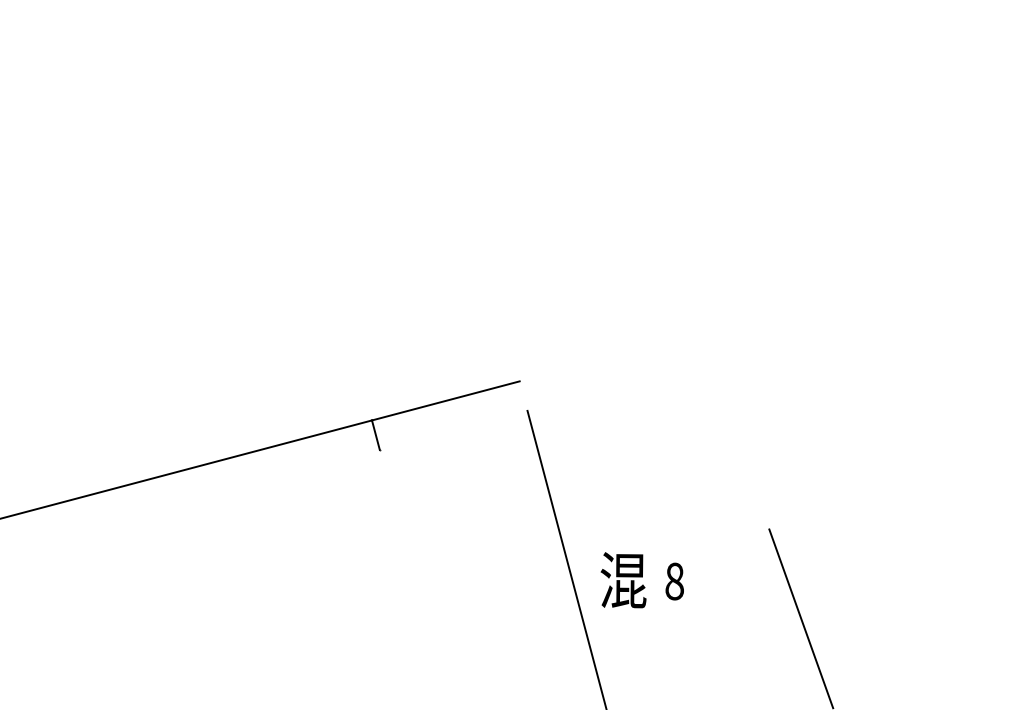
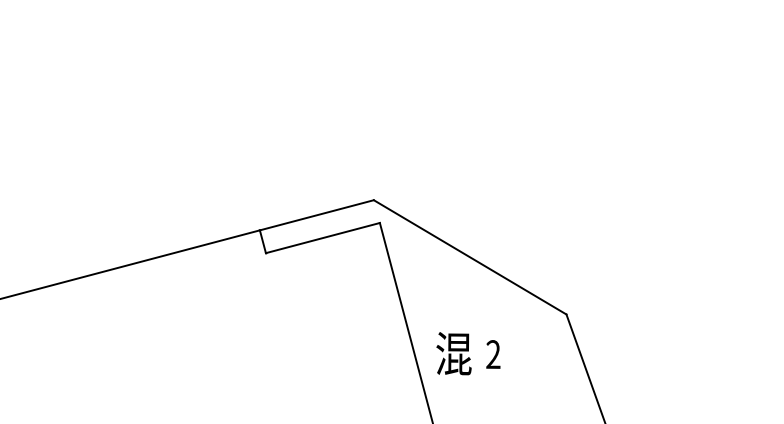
line: (453, 429) -> (322, 237), added
line: (644, 455) -> (470, 257), added
text: (674, 581) -> (493, 354), 8 -> 2

